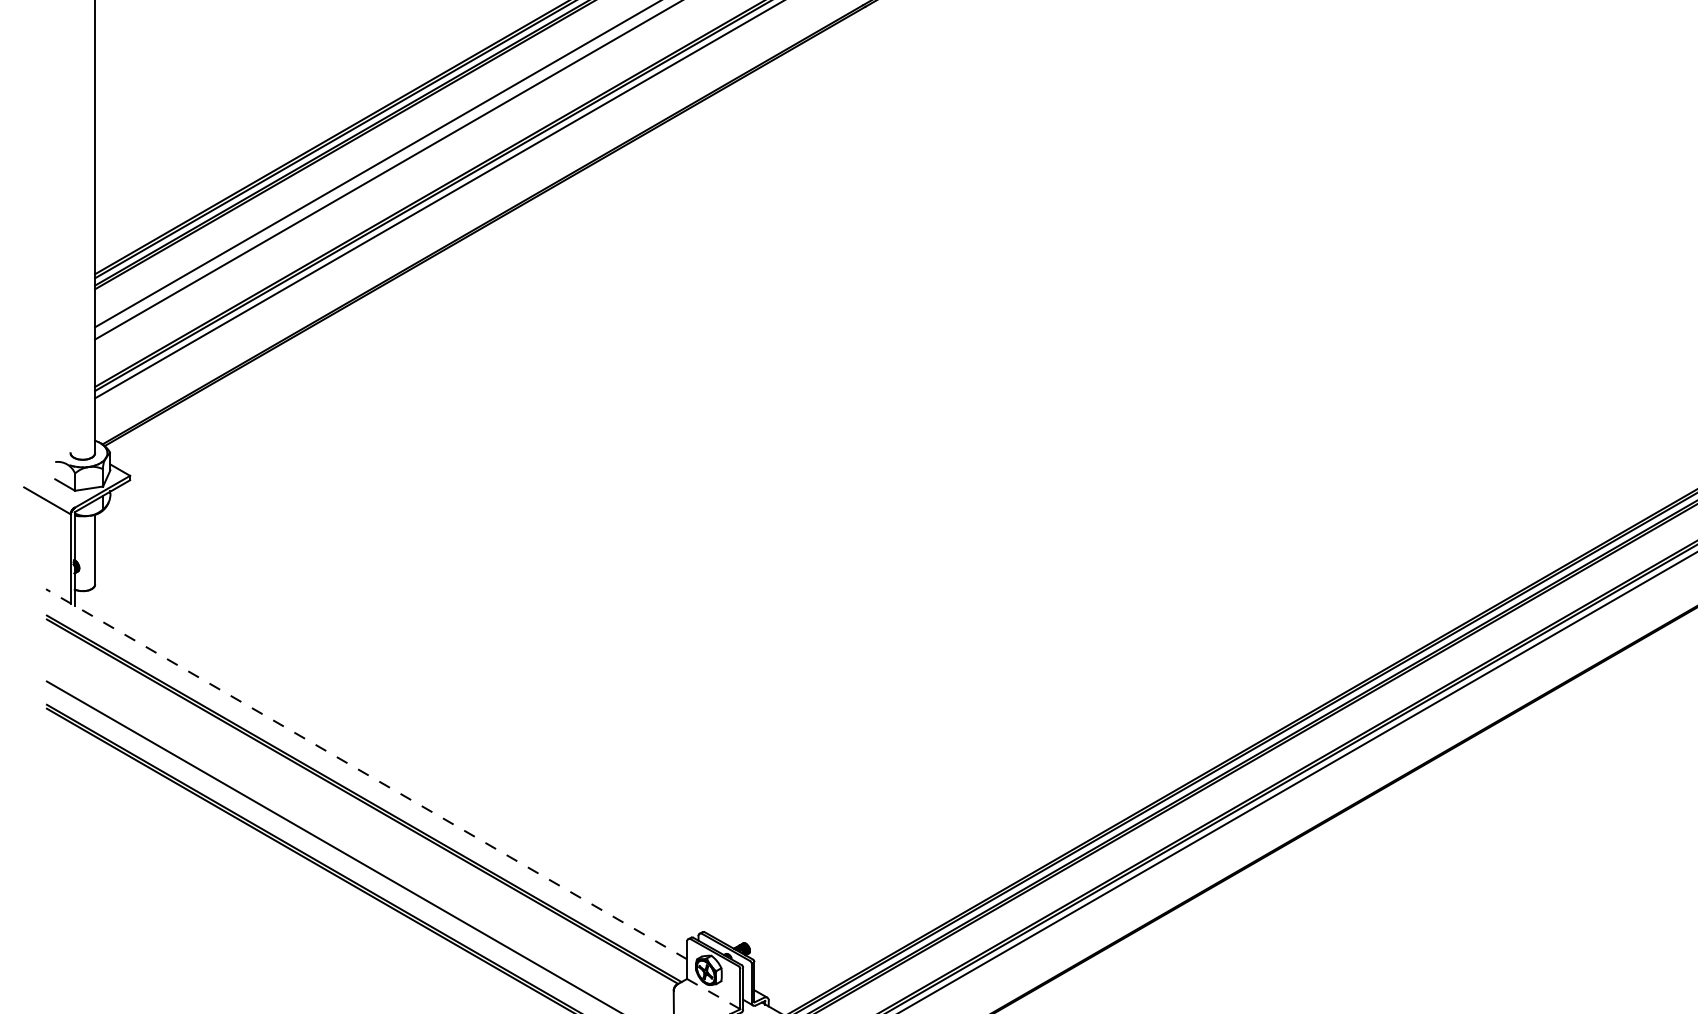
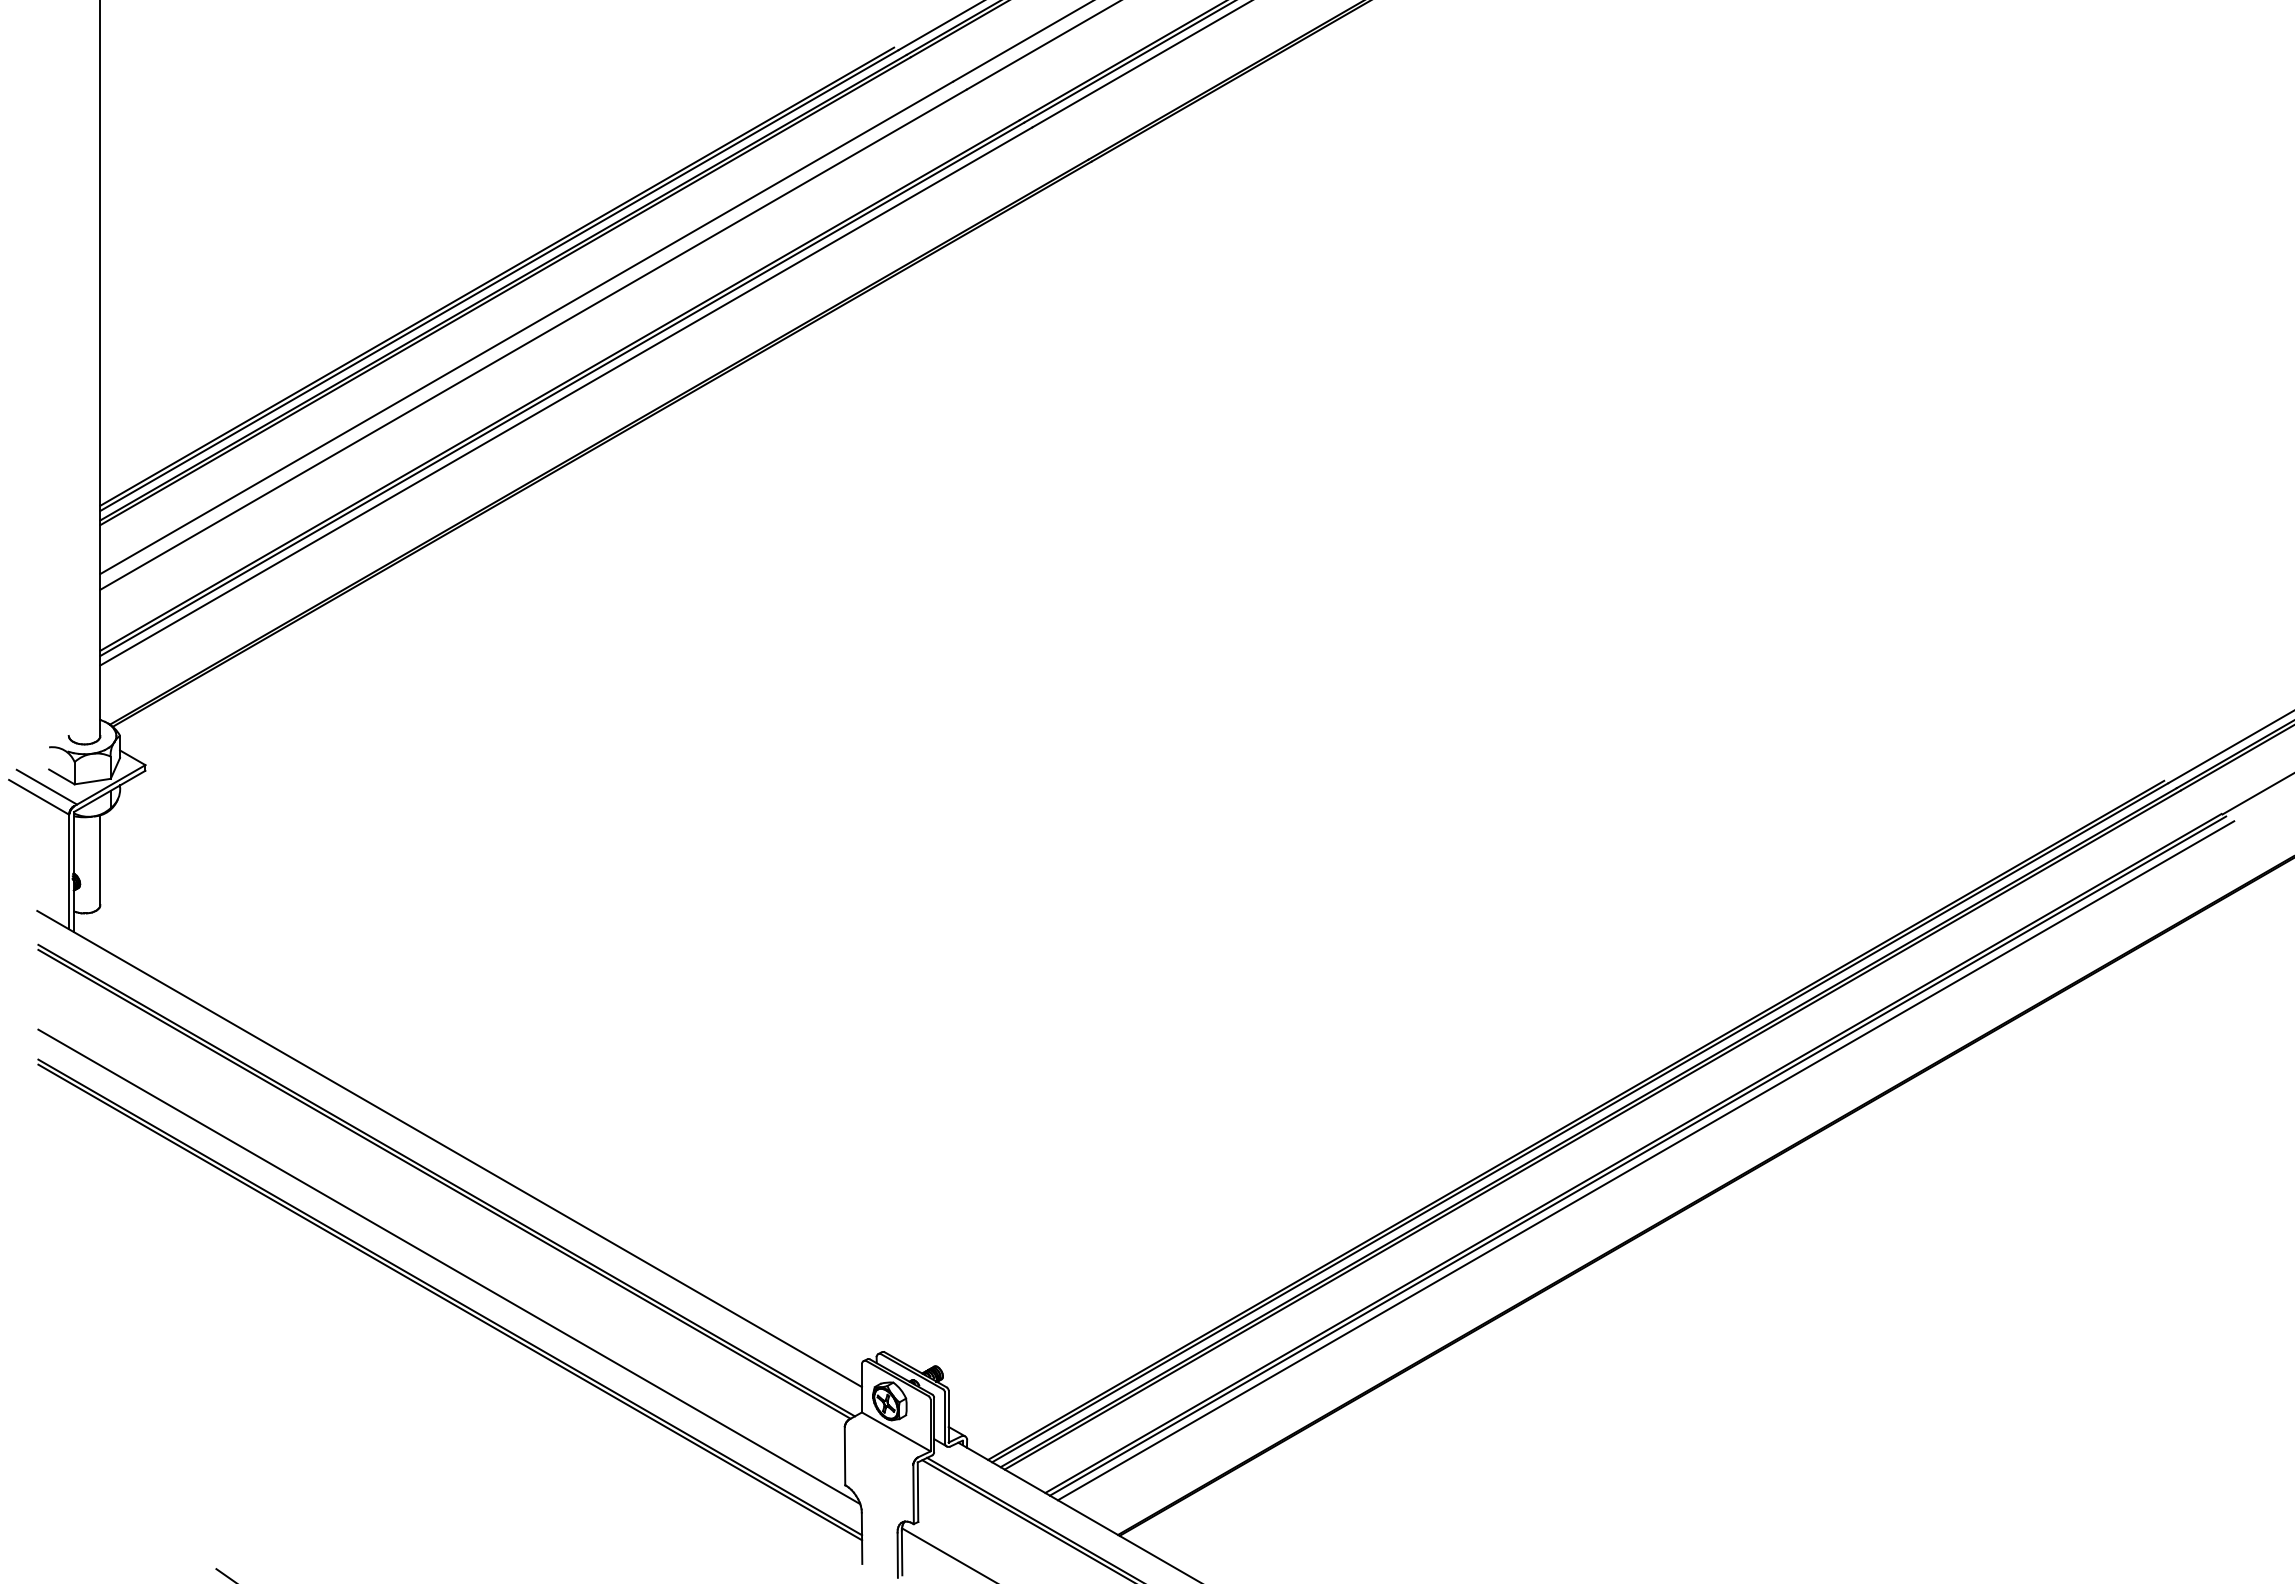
line: (53, 492) -> (46, 786), added
line: (366, 773) -> (449, 1148), dashed -> solid
line: (713, 993) -> (895, 1431), dashed -> solid

